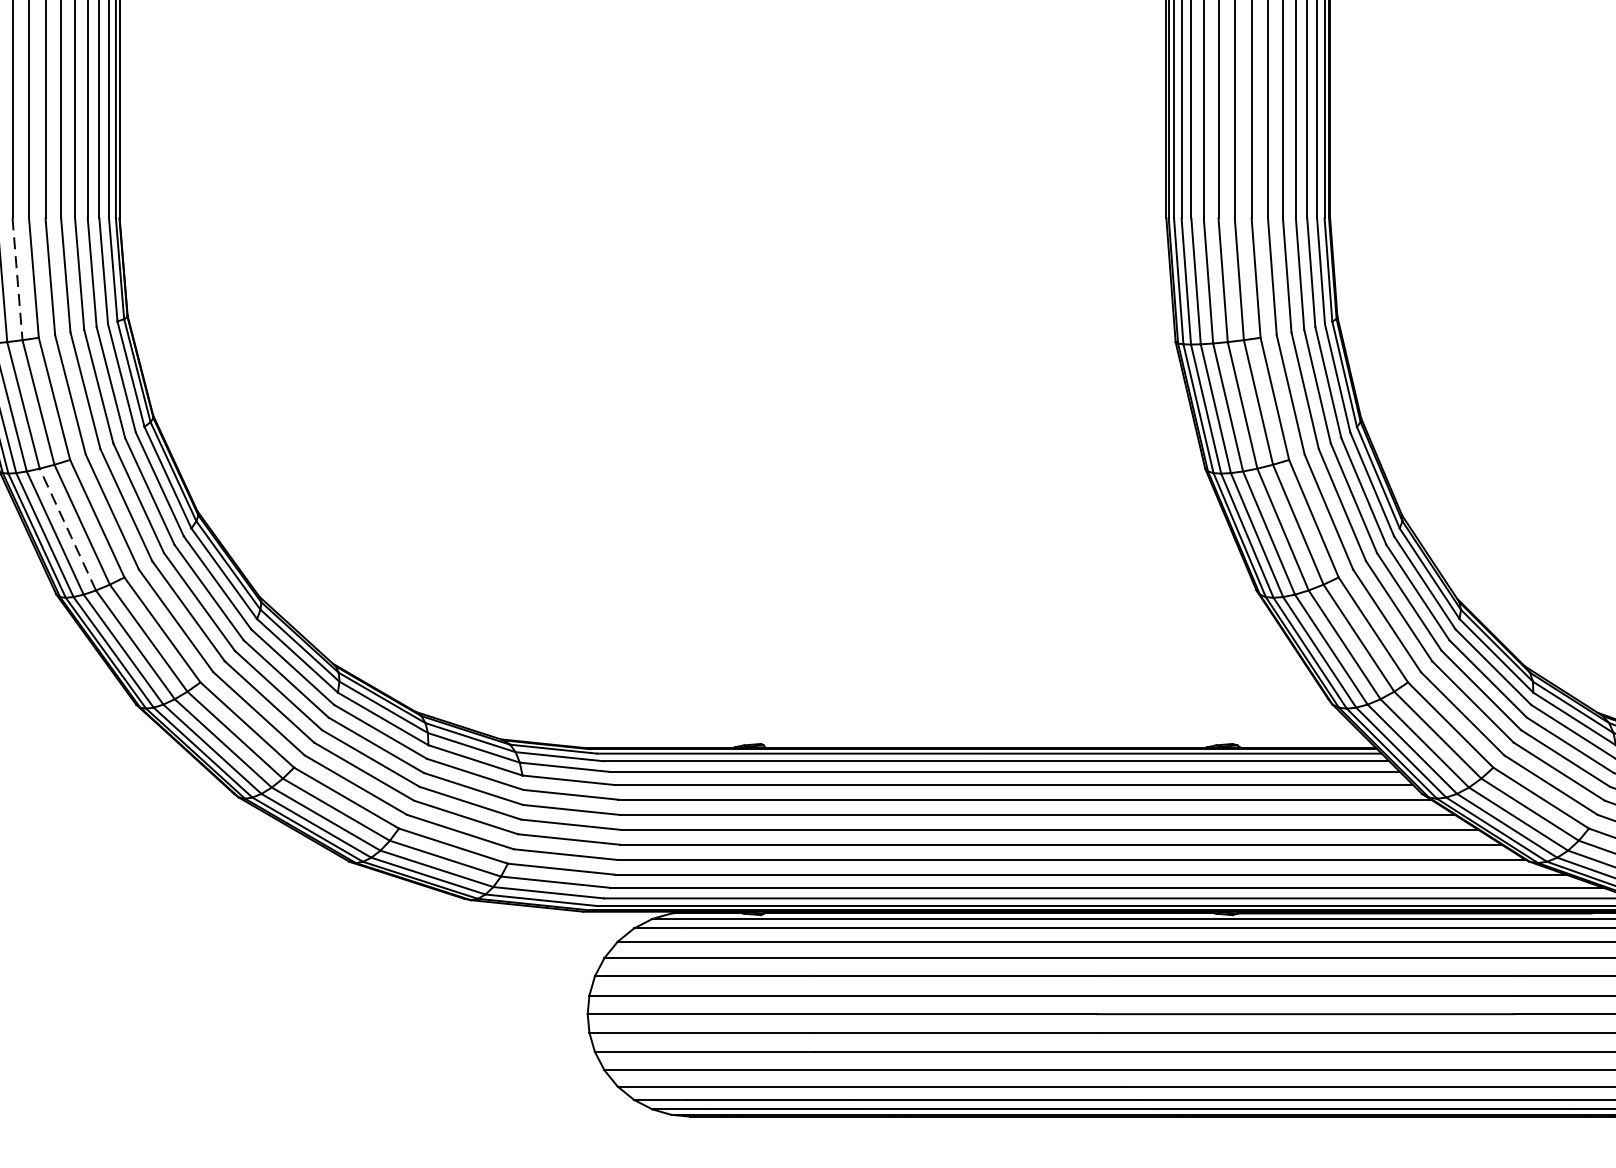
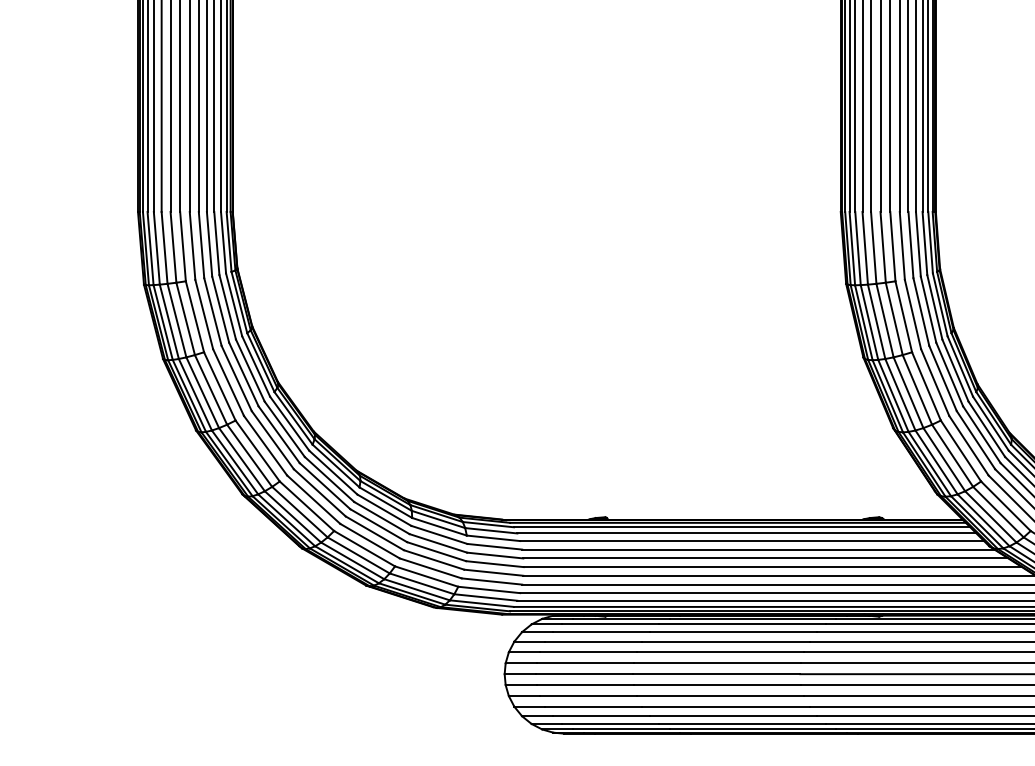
line: (17, 279) -> (173, 247), dashed -> solid
line: (67, 529) -> (202, 392), dashed -> solid

